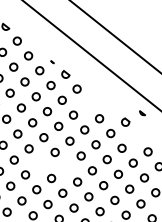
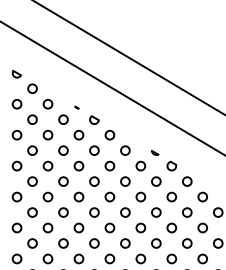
circle: (88, 103) -> (125, 150), added
part: (142, 112) -> (155, 152), moved
circle: (137, 137) -> (187, 181), added
circle: (40, 163) -> (78, 227), added
circle: (66, 166) -> (109, 227), added

